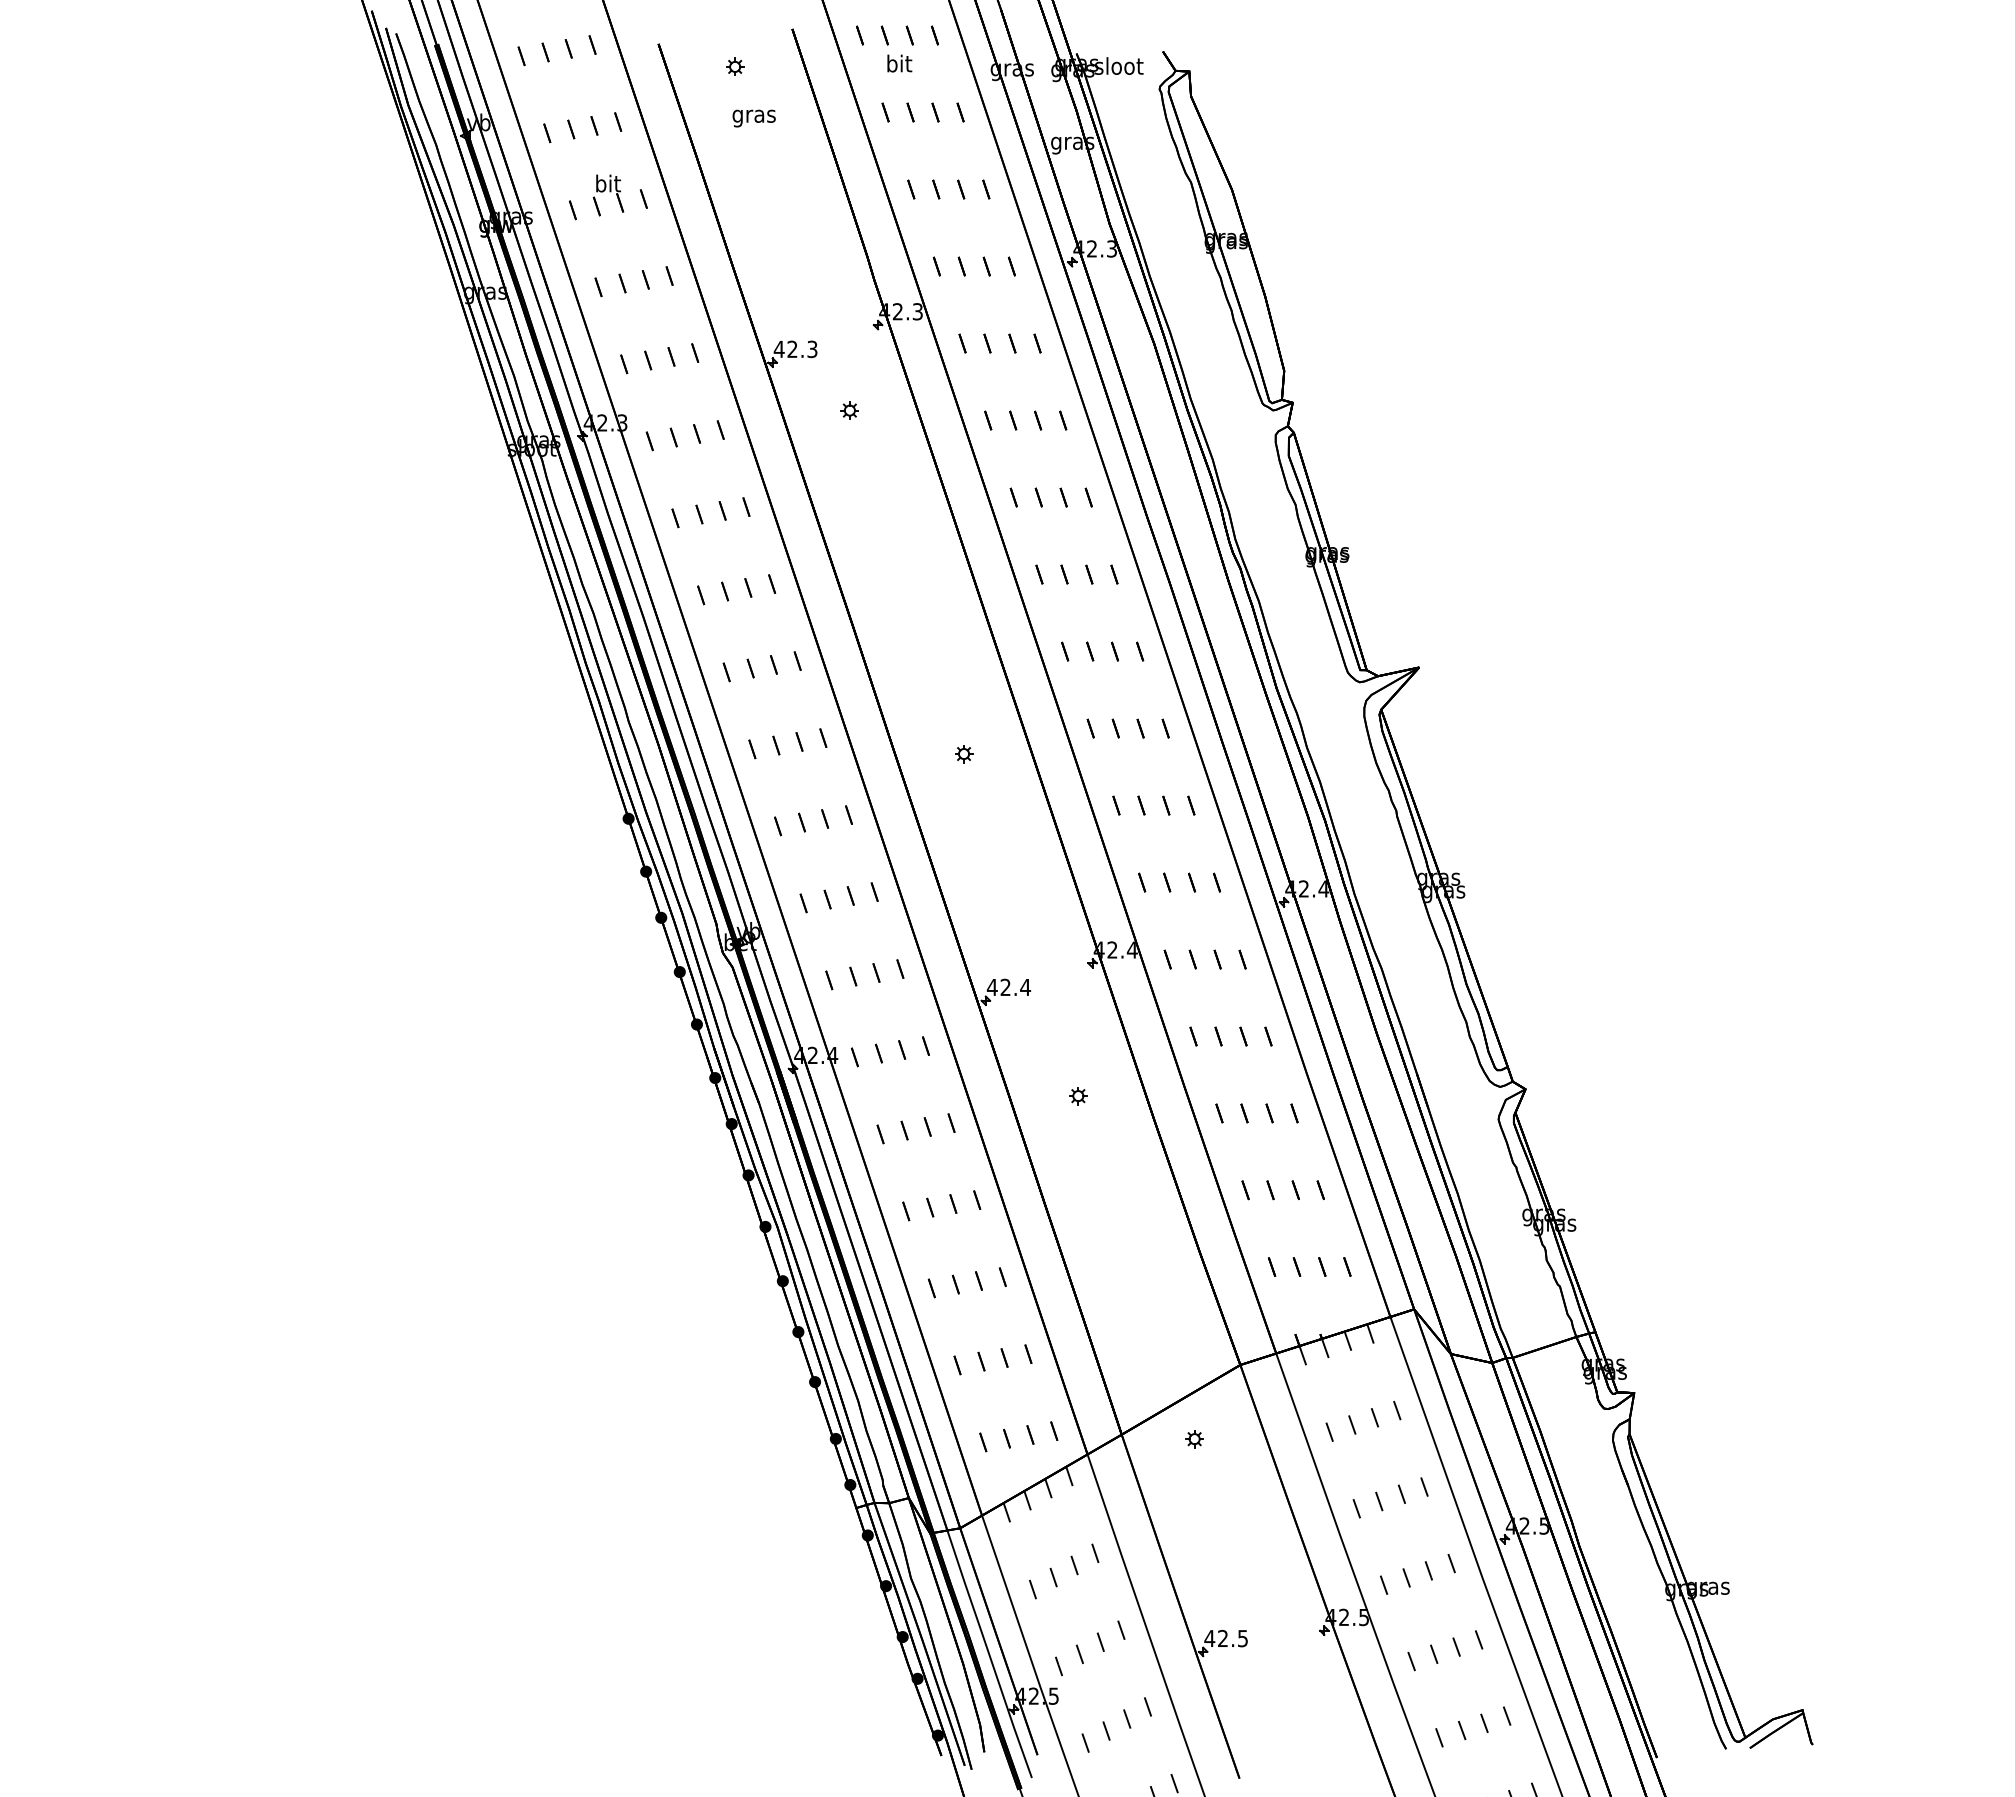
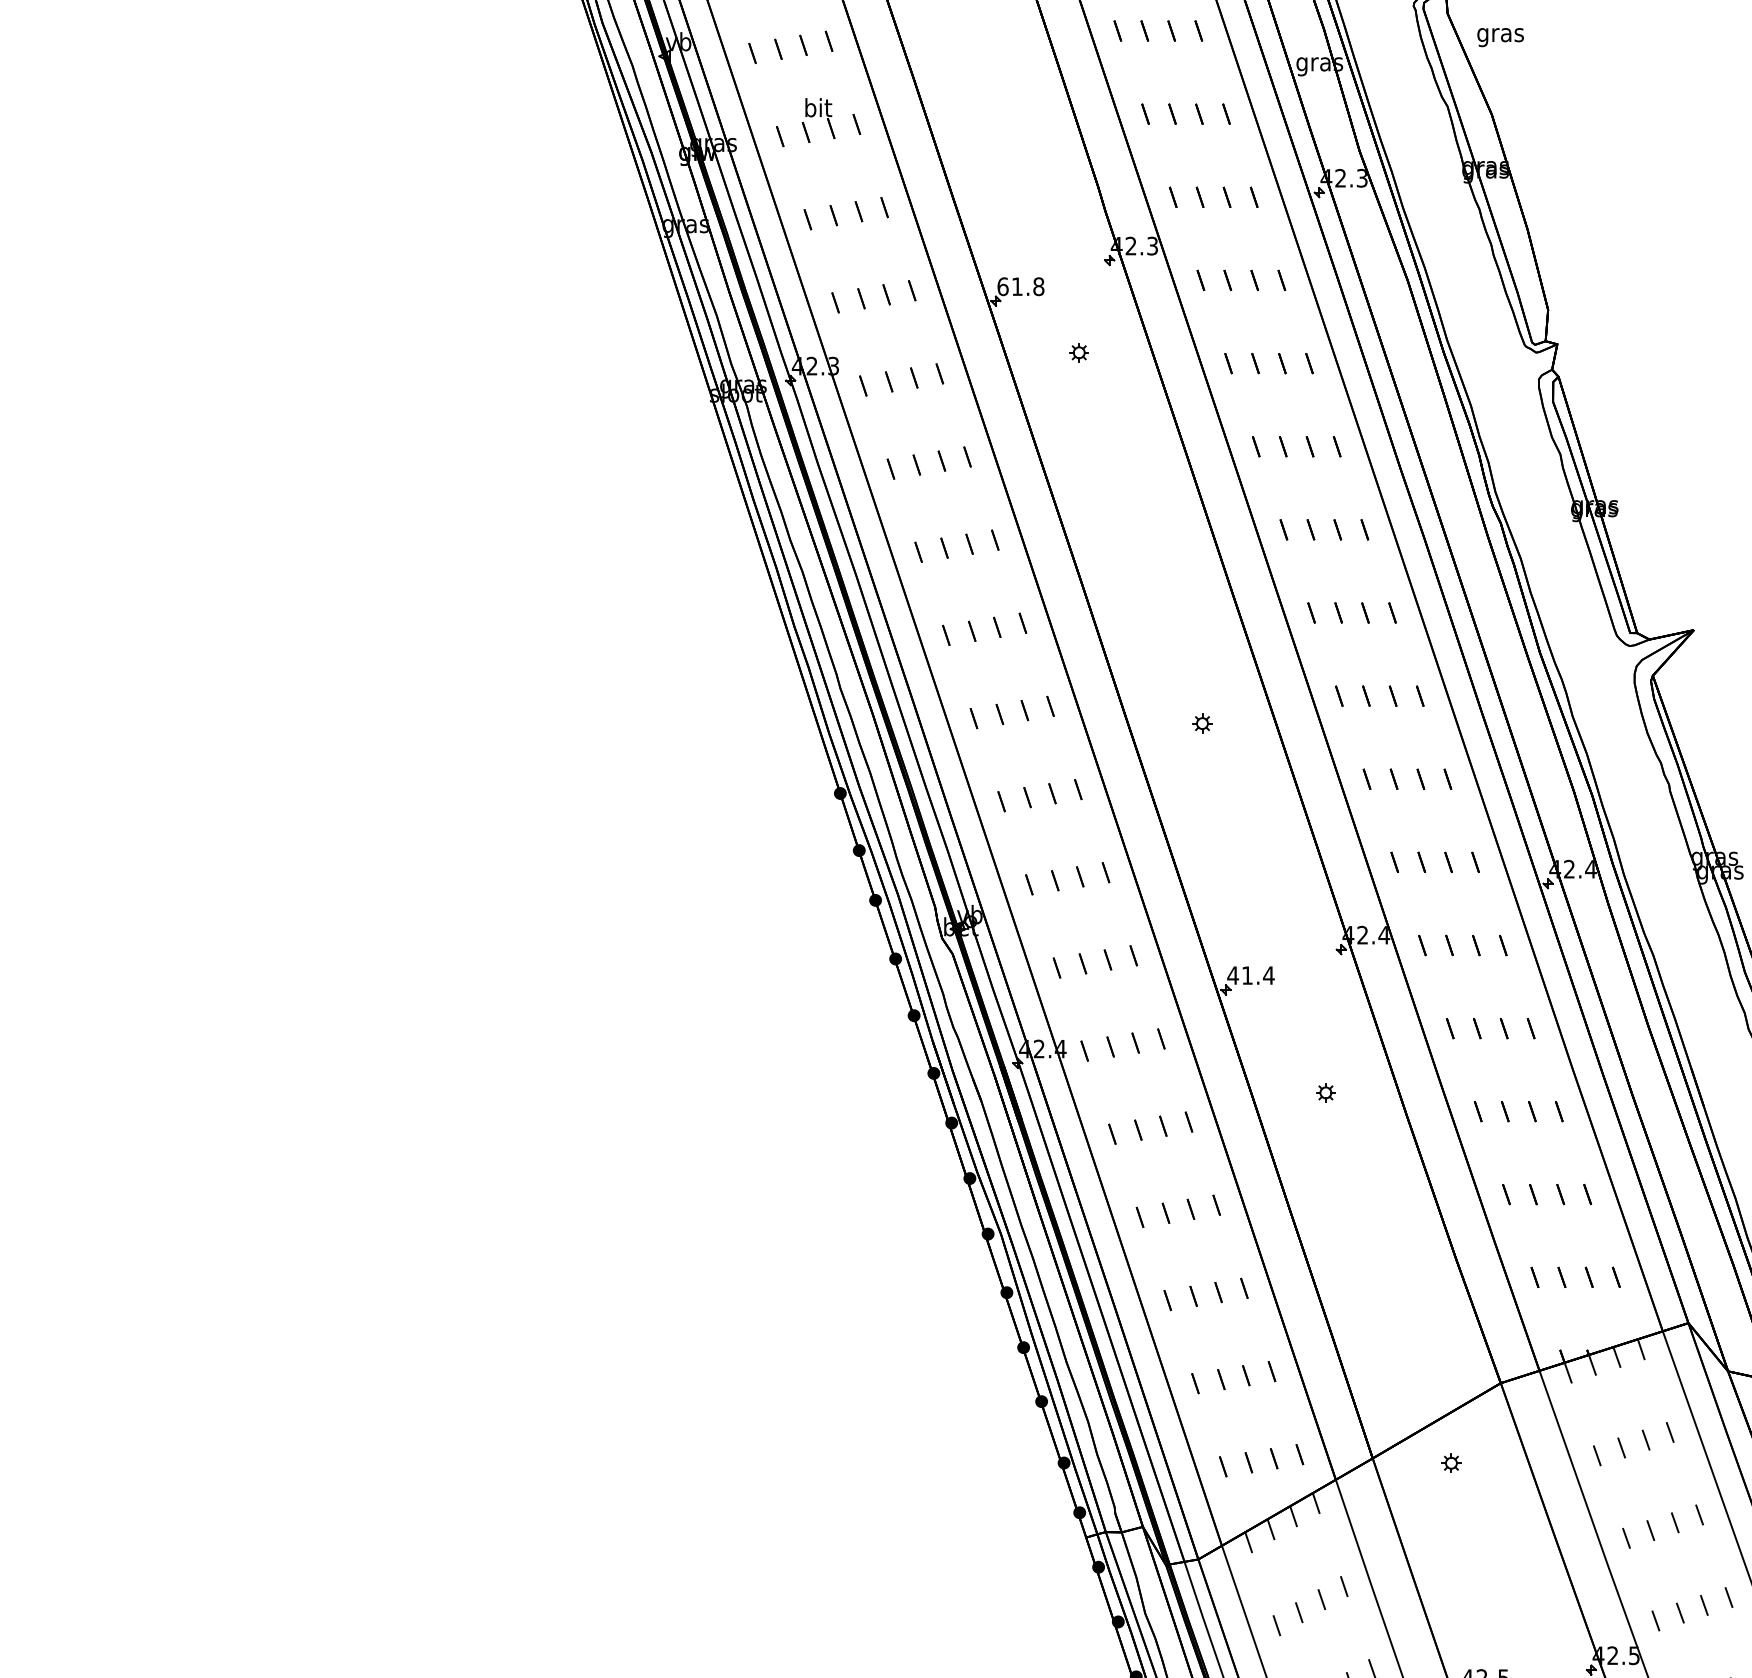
text: (753, 118) -> (1499, 37), moved
text: (795, 349) -> (1020, 286), 42.3 -> 61.8
text: (1005, 986) -> (1247, 974), 42.4 -> 41.4

